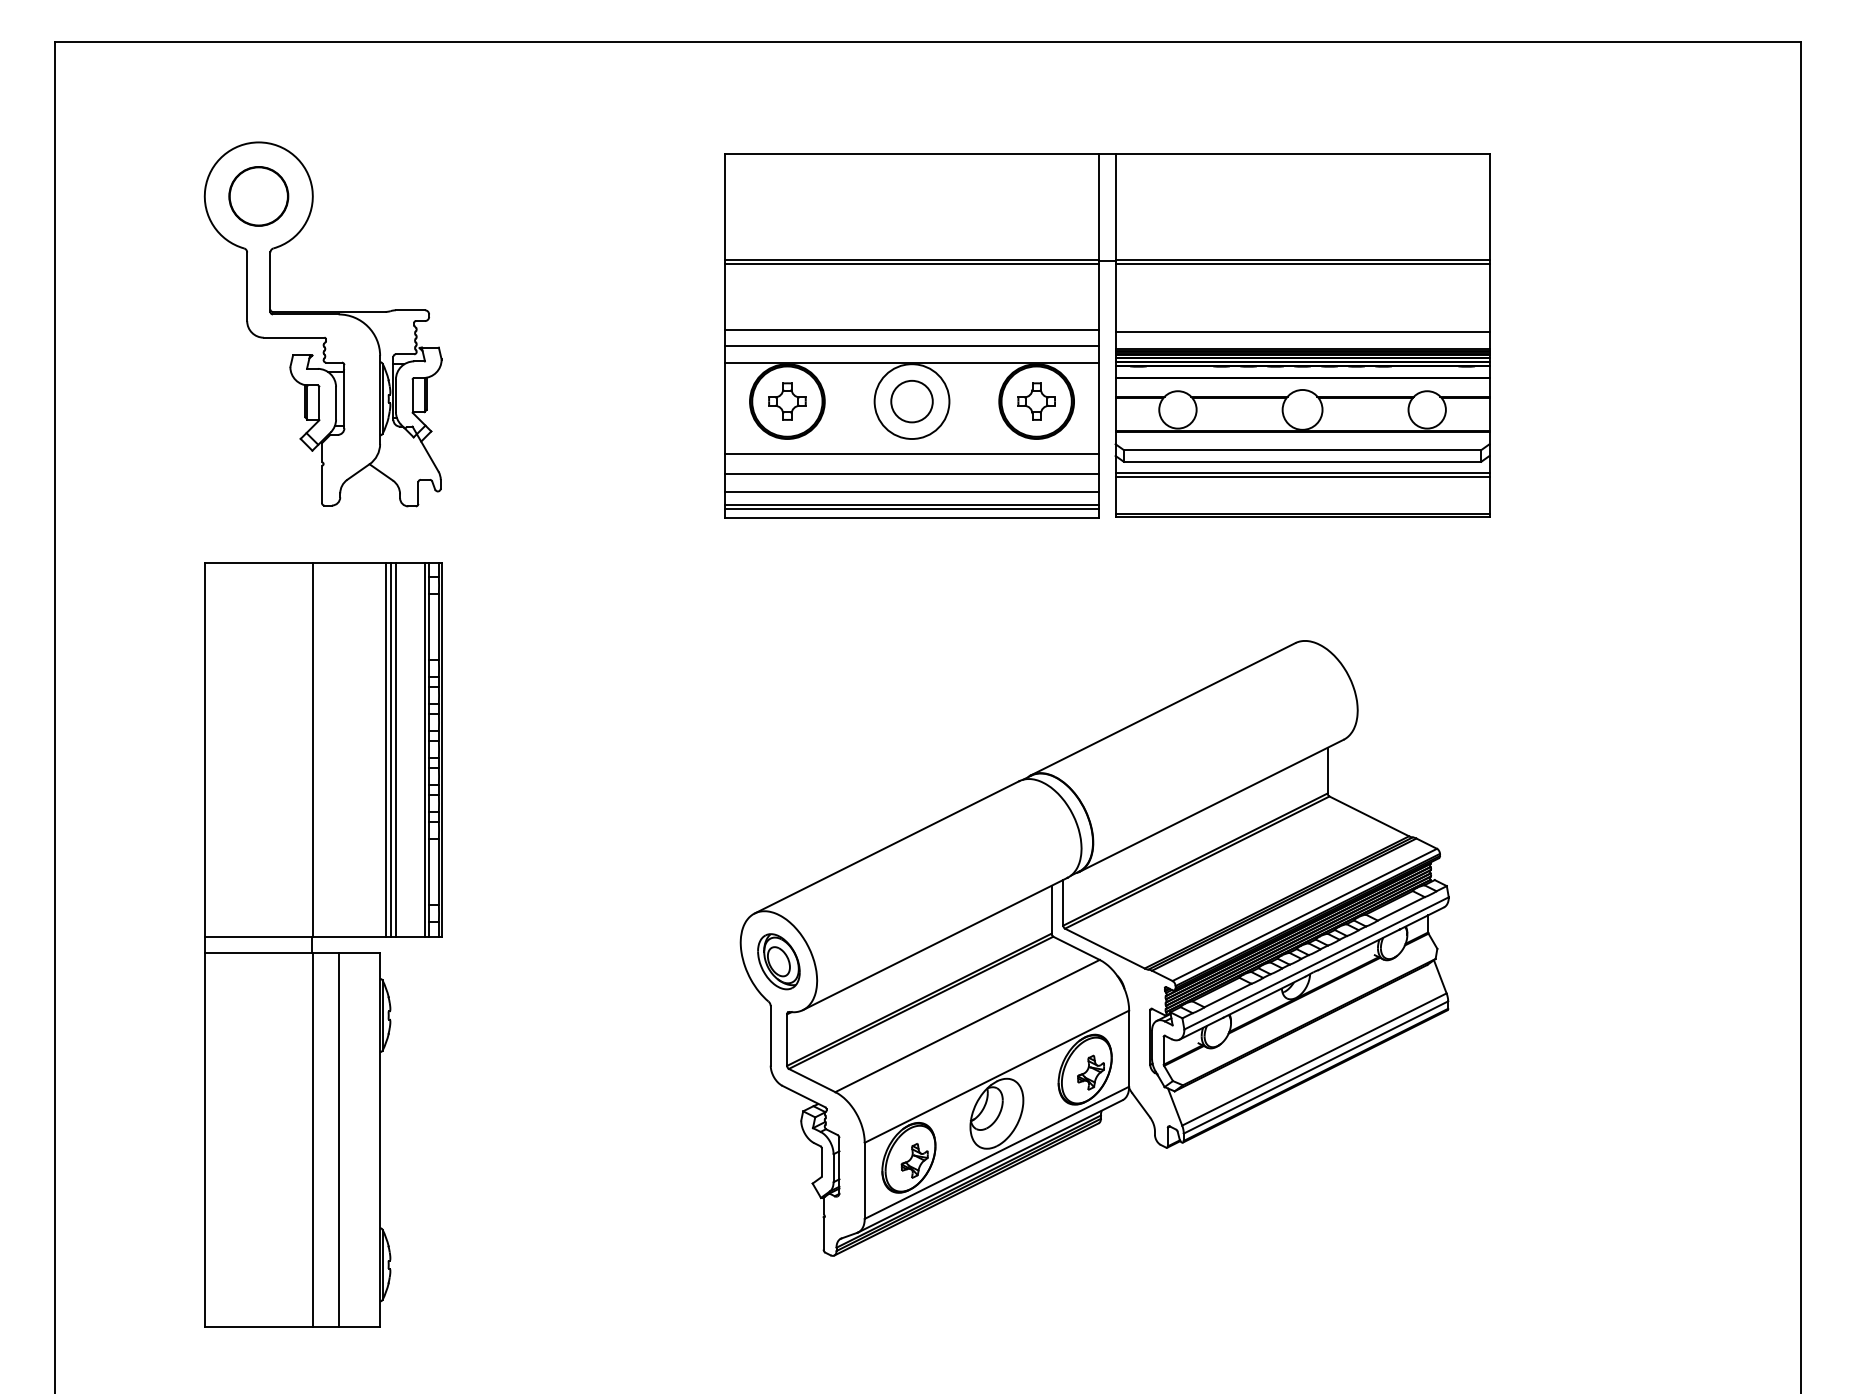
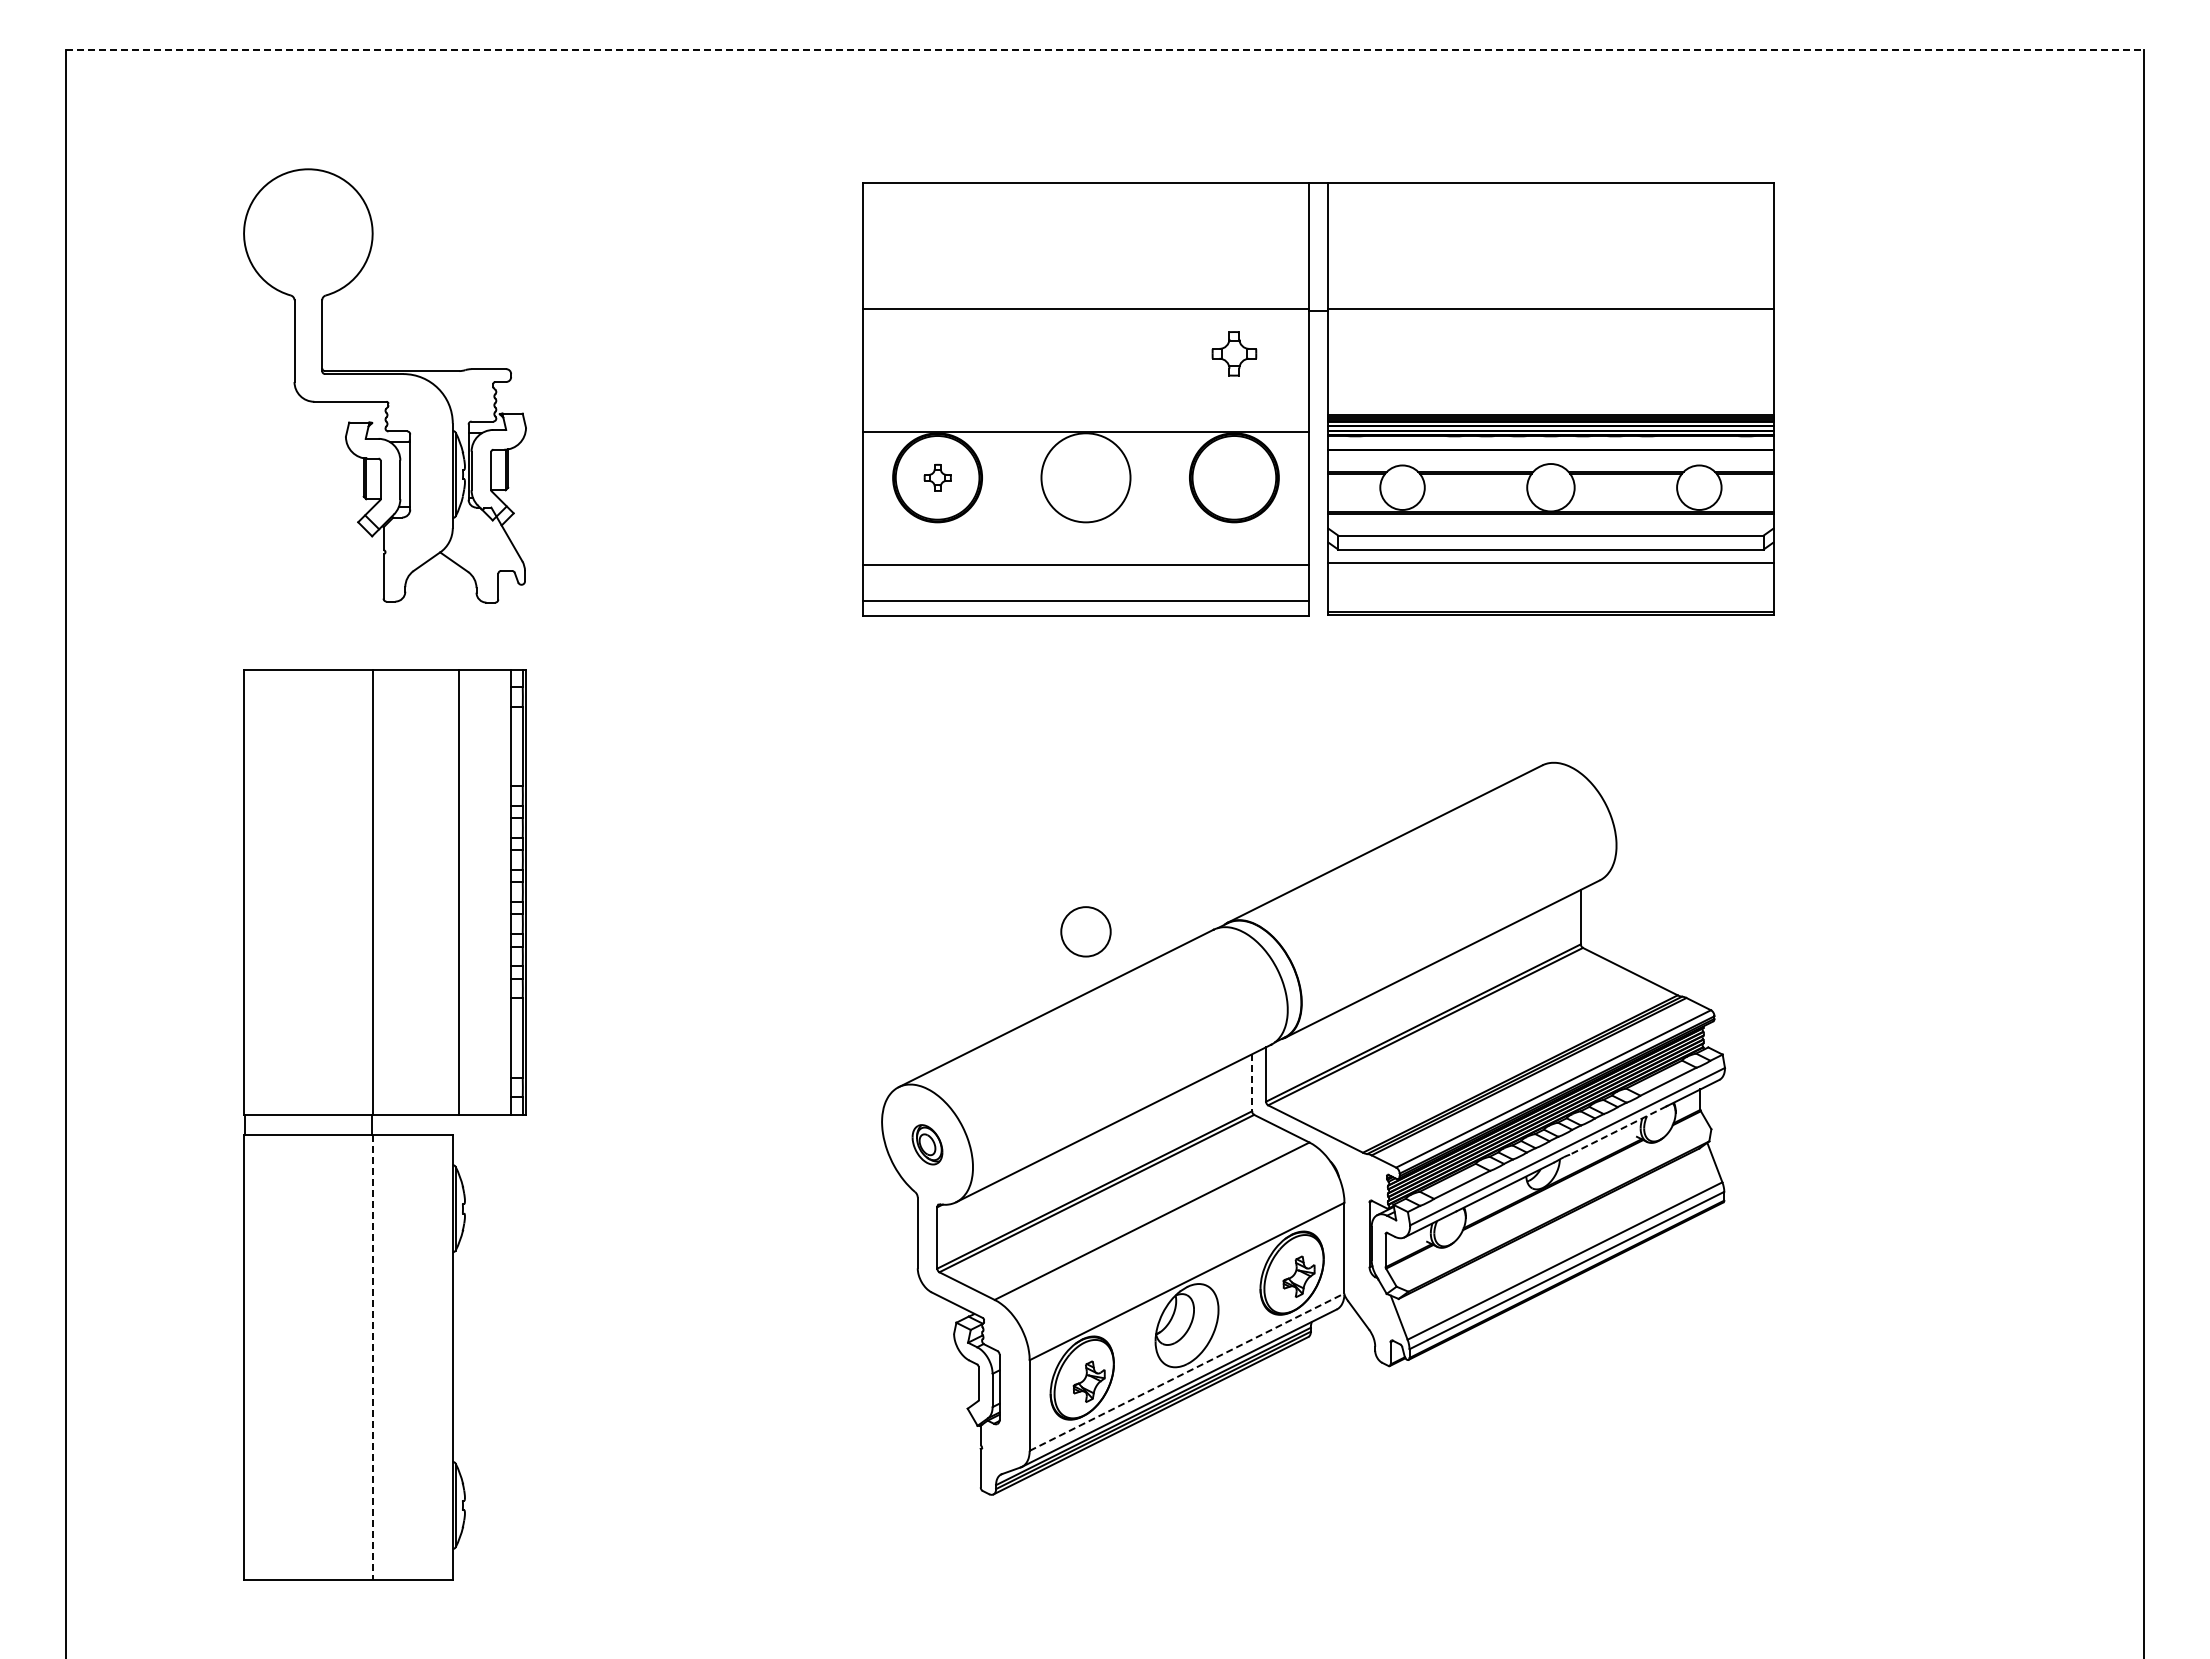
line: (927, 41) -> (1104, 49), solid -> dashed
circle: (258, 196) -> (308, 233), removed
line: (911, 263) -> (1085, 313), removed
line: (1302, 263) -> (1550, 313), removed
line: (911, 329) -> (1085, 392), removed
line: (1302, 332) -> (1550, 395), removed
line: (911, 346) -> (1085, 412), removed
part: (787, 401) -> (937, 477), size x0.6
circle: (911, 401) -> (1085, 931), moved
part: (1036, 401) -> (1234, 353), moved
line: (911, 454) -> (1085, 540), removed
line: (1302, 476) -> (1550, 567), removed
line: (911, 492) -> (1085, 585), removed
line: (911, 508) -> (1085, 605), removed
line: (390, 749) -> (465, 891), removed
line: (395, 749) -> (471, 891), removed
line: (425, 749) -> (506, 891), removed
line: (1051, 910) -> (1252, 1083), solid -> dashed
line: (1359, 949) -> (1618, 1130), solid -> dashed
part: (778, 961) -> (927, 1144), size x0.6
line: (338, 1139) -> (403, 1356), removed
line: (312, 1140) -> (372, 1357), solid -> dashed
line: (997, 1153) -> (1187, 1372), solid -> dashed

